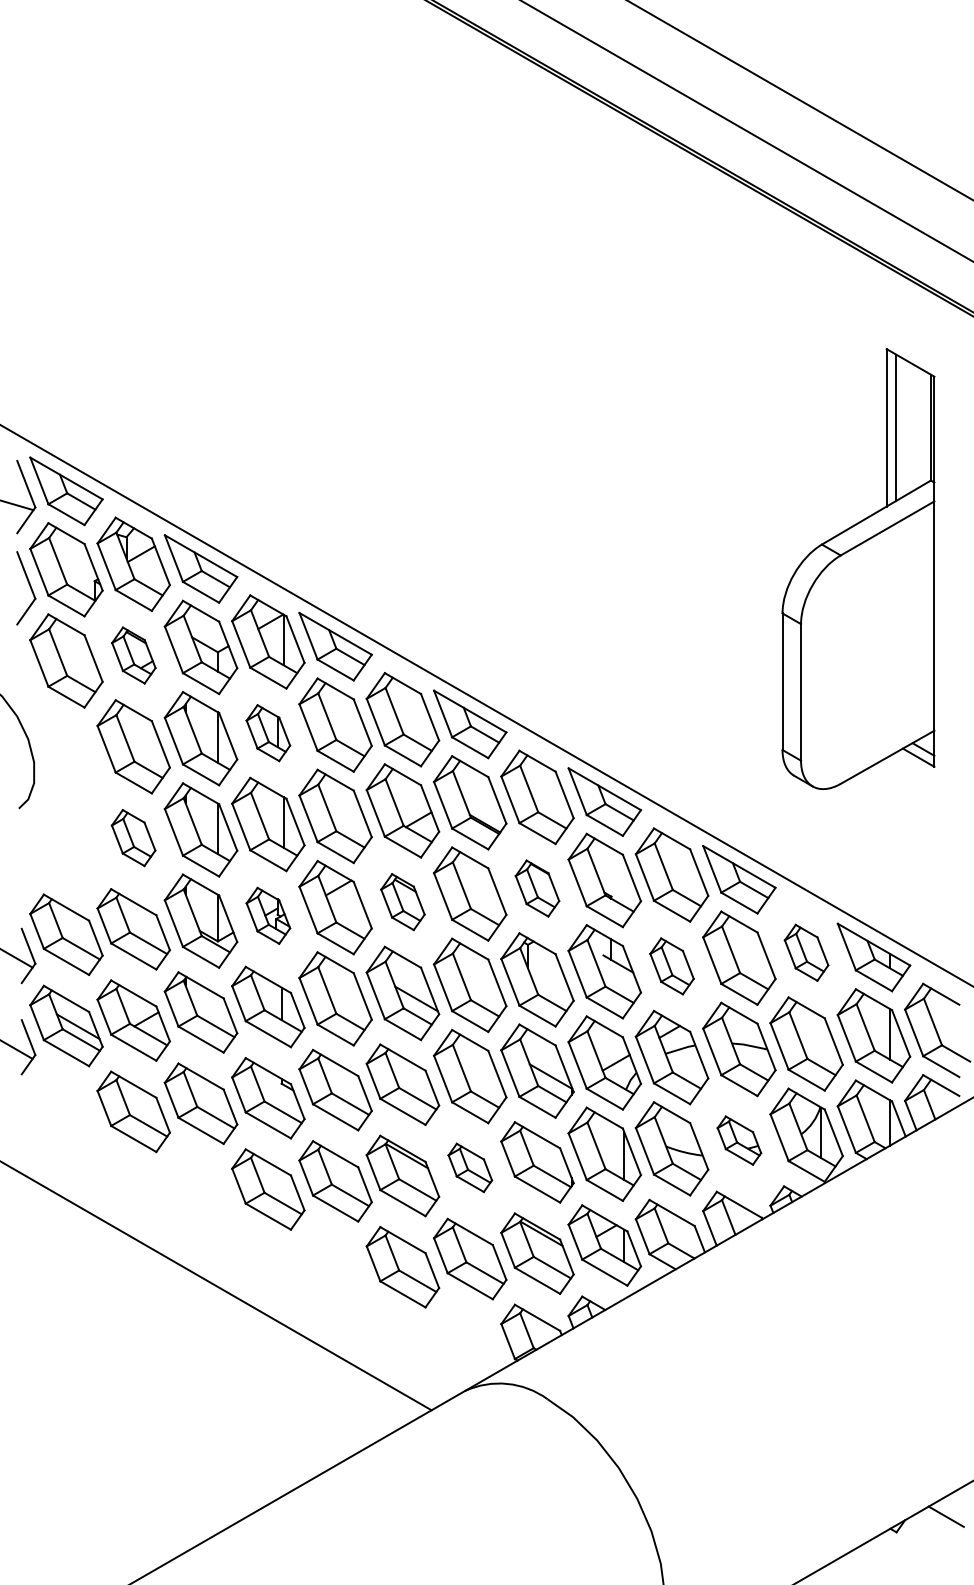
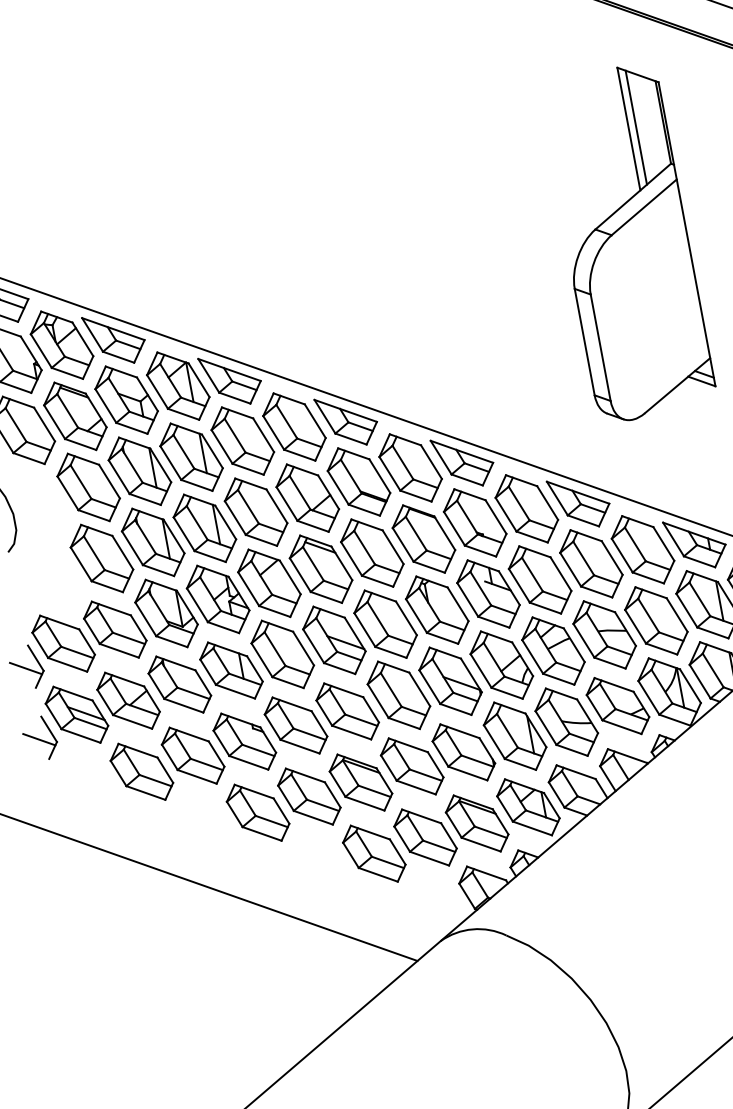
part: (133, 655) -> (75, 416), size x1.67
part: (268, 732) -> (191, 456), size x1.67
part: (133, 837) -> (101, 558), size x1.67
part: (537, 888) -> (423, 538), size x1.67
part: (402, 901) -> (320, 568), size x1.67
part: (268, 915) -> (218, 599), size x1.67
part: (806, 952) -> (642, 549), size x1.67
part: (671, 966) -> (539, 580), size x1.67
part: (739, 1140) -> (618, 705), size x1.67
part: (470, 1167) -> (412, 766), size x1.67

